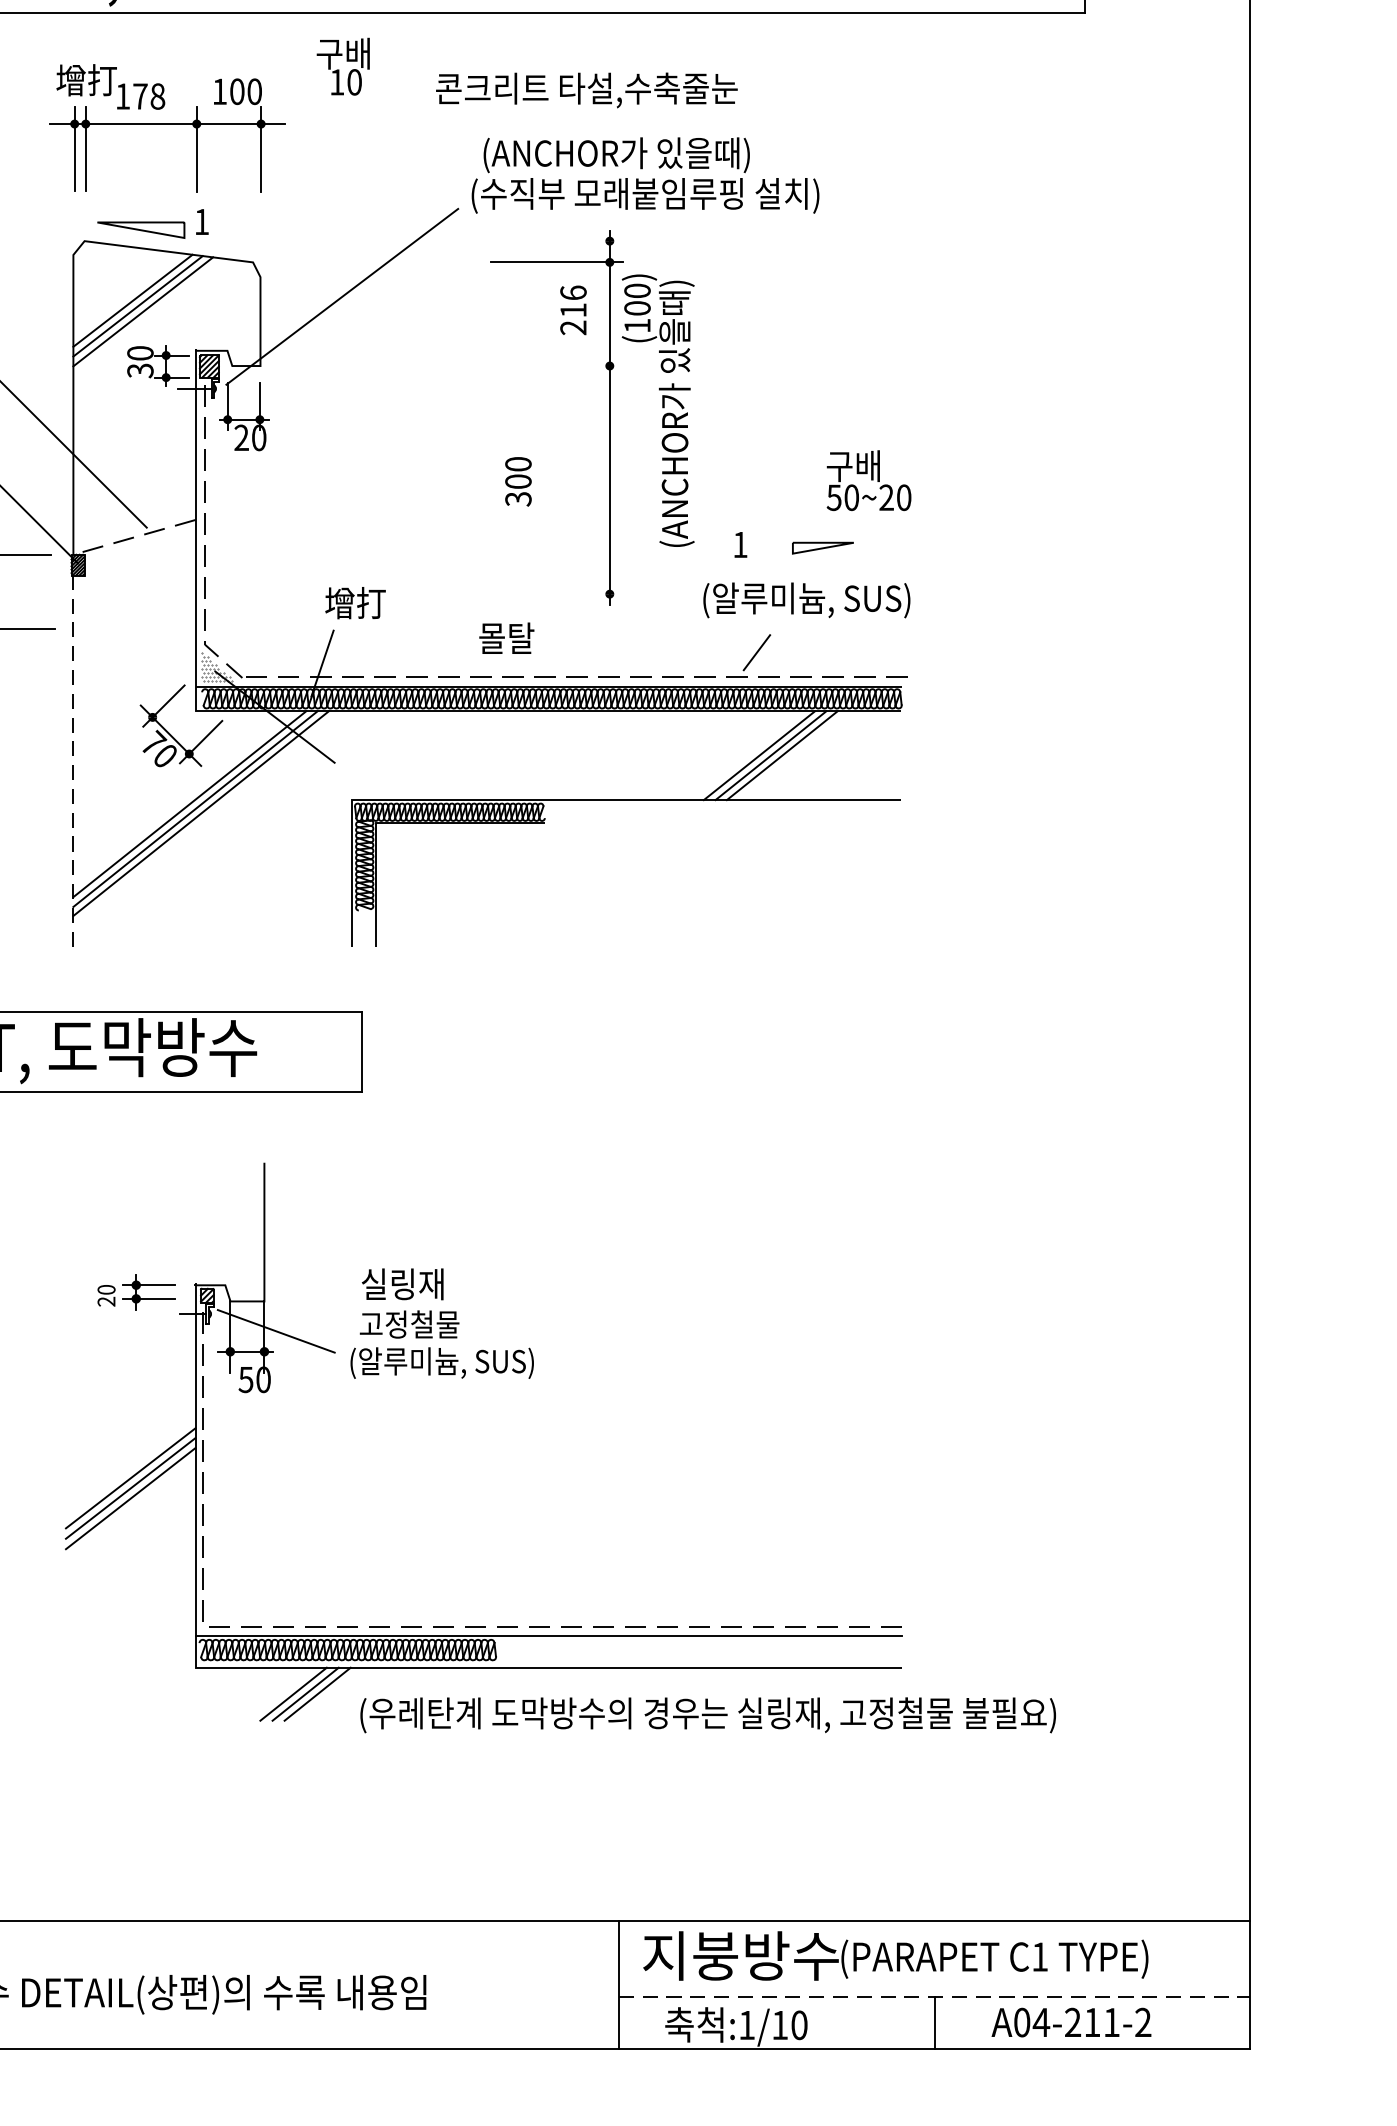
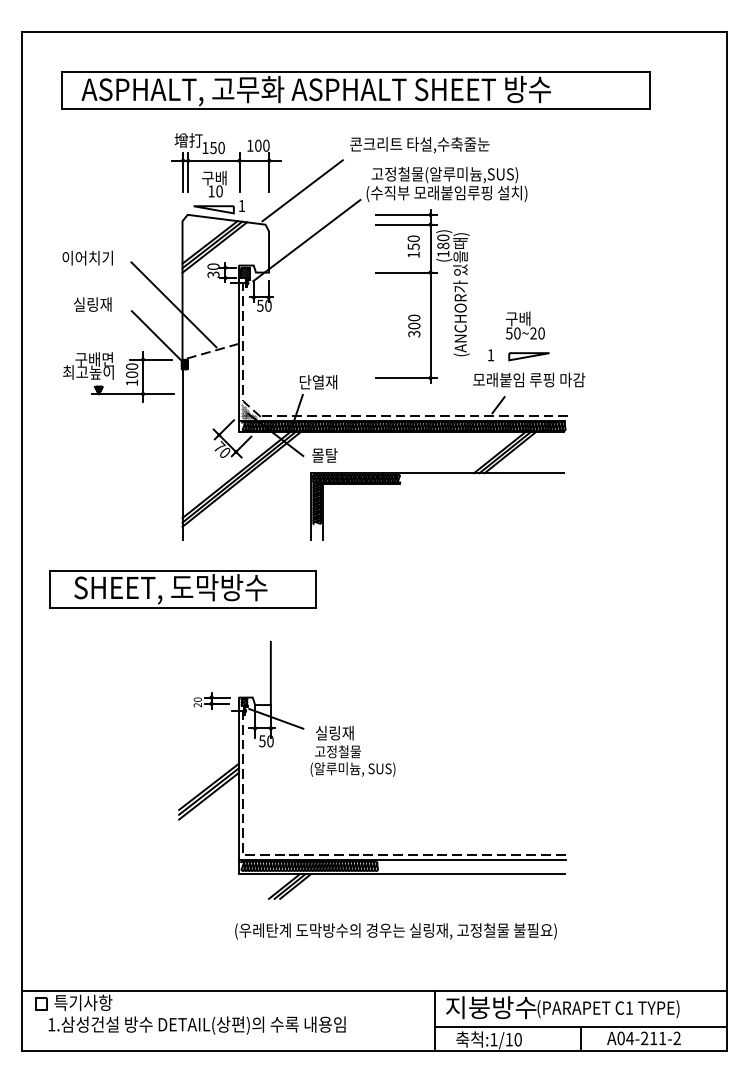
text: (343, 67) -> (214, 184), moved
text: (149, 97) -> (217, 148), 178 -> 150
text: (640, 153) -> (444, 174), (ANCHOR가 있을때) -> 고정철물(알루미늄,SUS)
line: (332, 188) -> (302, 190), added
line: (555, 240) -> (405, 214), added
text: (637, 307) -> (443, 245), (100) -> (180)
text: (572, 309) -> (413, 246), 216 -> 150
line: (555, 365) -> (405, 272), added
text: (242, 437) -> (260, 305), 20 -> 50
text: (518, 480) -> (414, 325), moved
text: (869, 480) -> (525, 325), moved
part: (821, 547) -> (528, 356), size x1.43
line: (555, 595) -> (405, 378), added
text: (823, 599) -> (529, 380), (알루미늄, SUS) -> 모래붙임 루핑 마감
text: (367, 601) -> (318, 381), 增打 -> 단열재
text: (505, 638) -> (324, 455), moved
line: (73, 761) -> (182, 455), dashed -> solid
text: (441, 1321) -> (352, 750), moved
text: (707, 1715) -> (395, 931), moved
line: (934, 1996) -> (580, 1026), dashed -> solid

